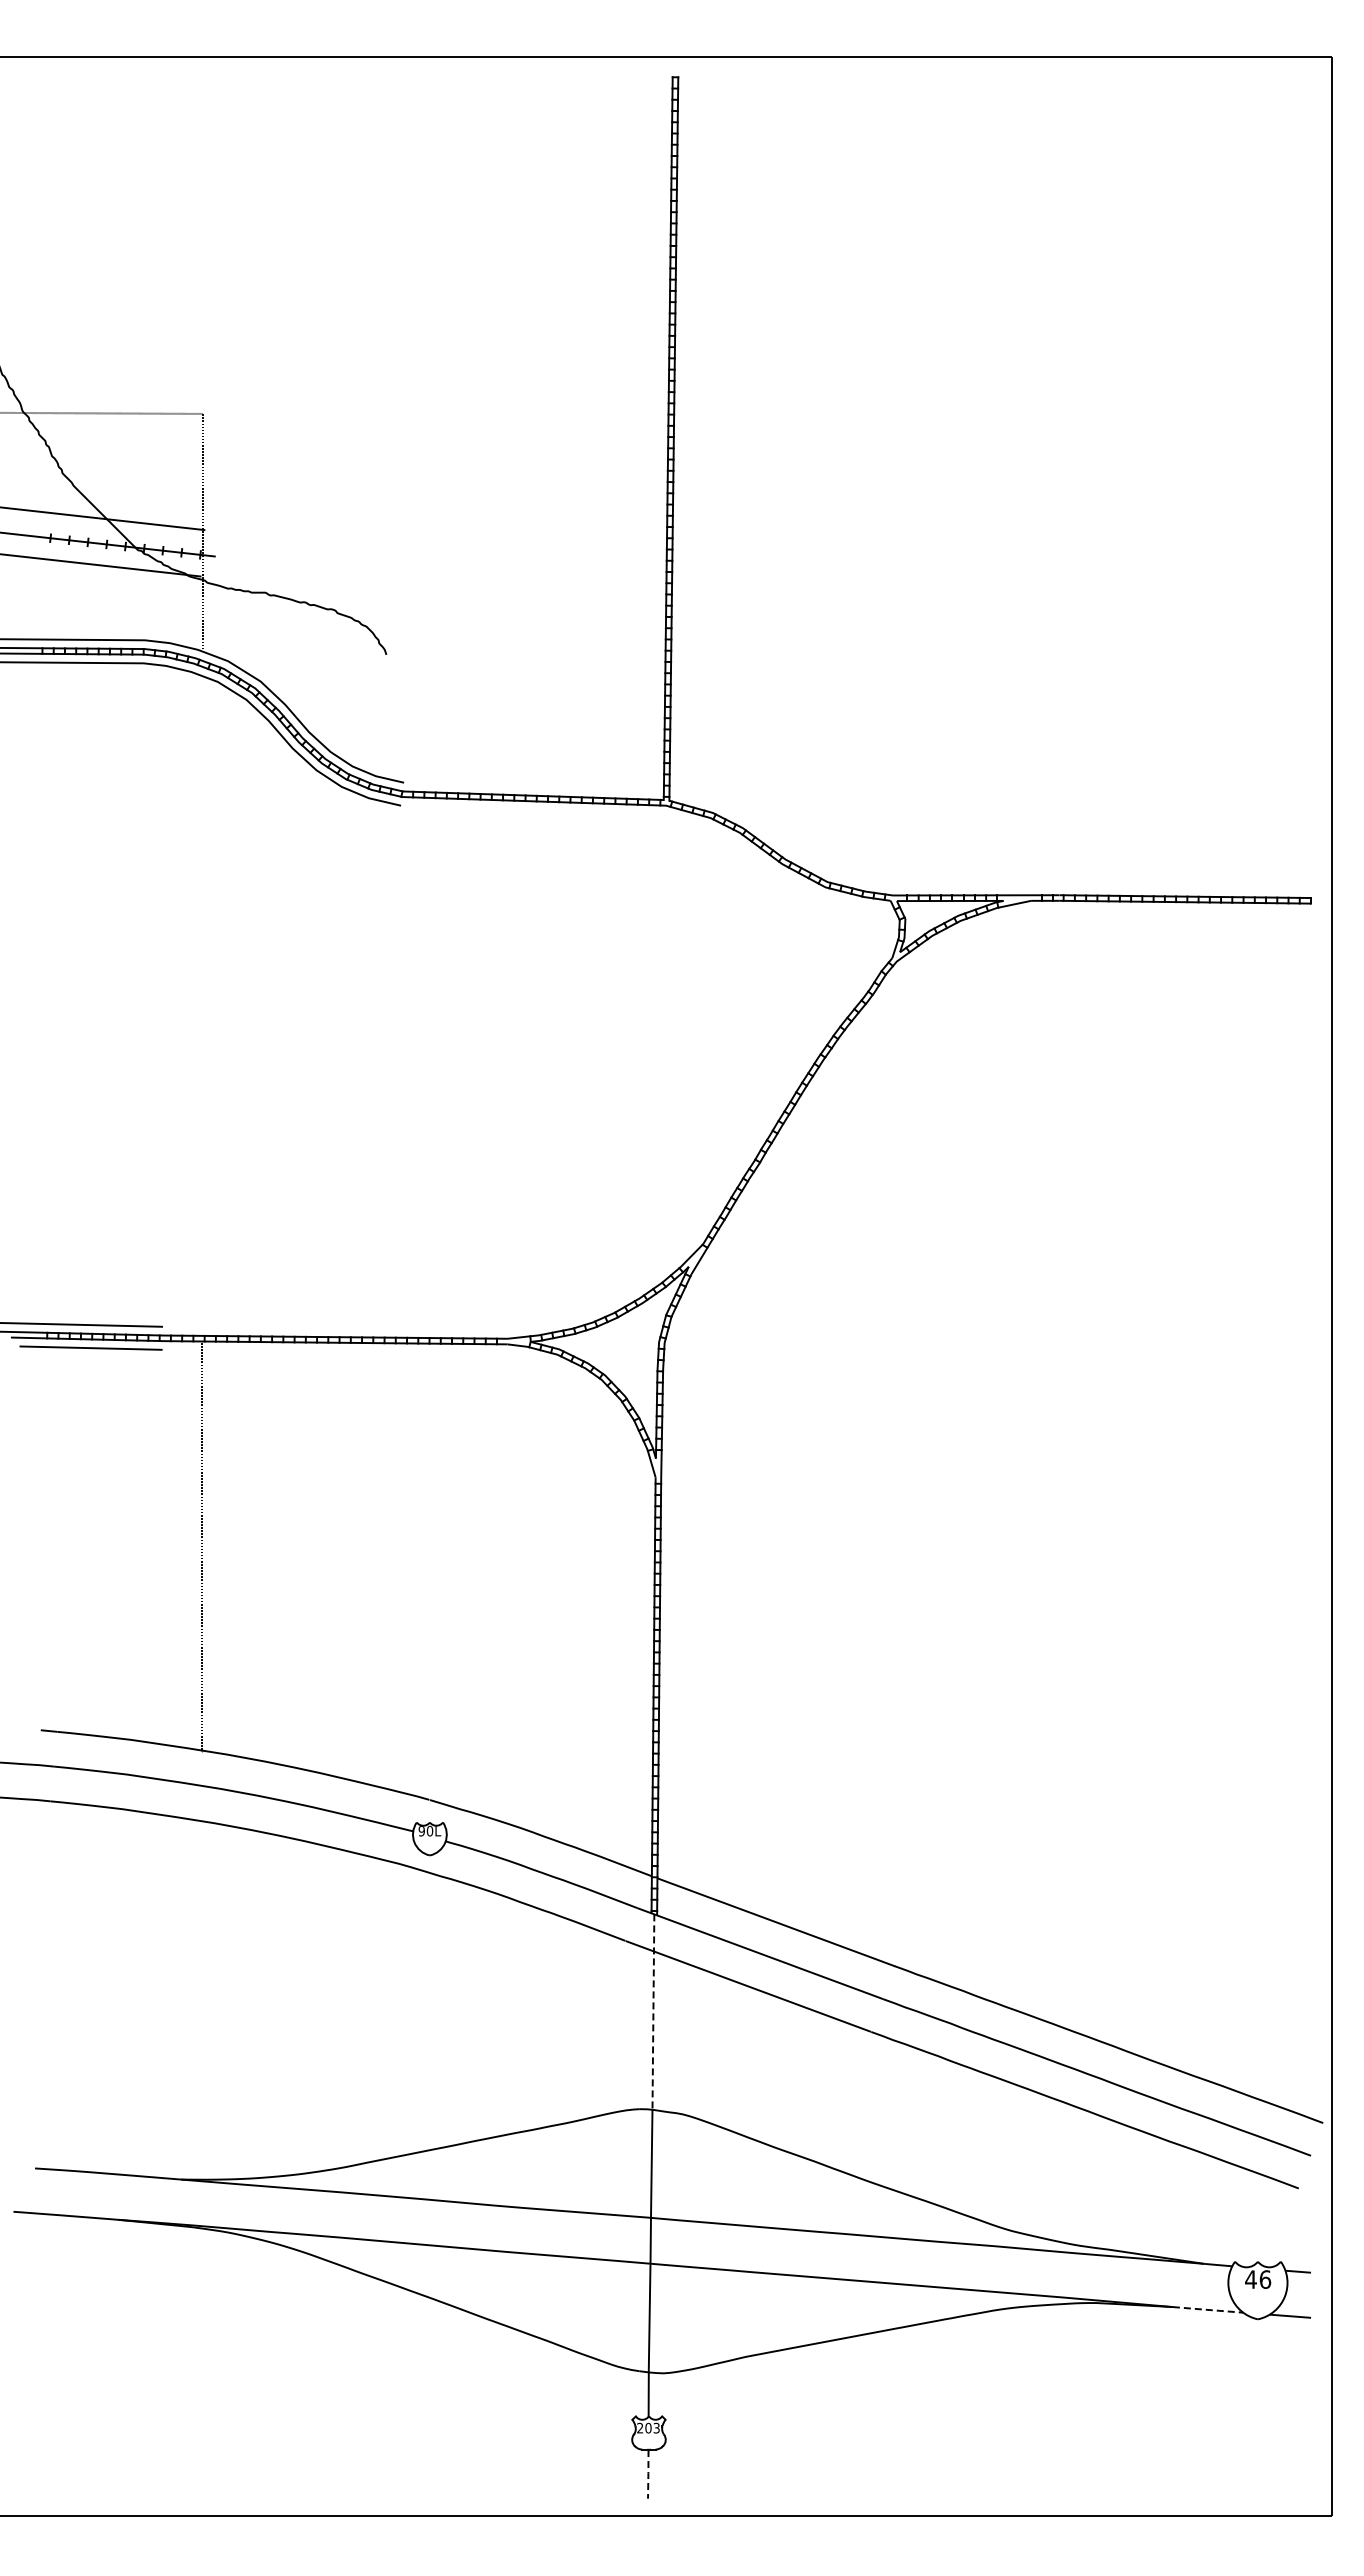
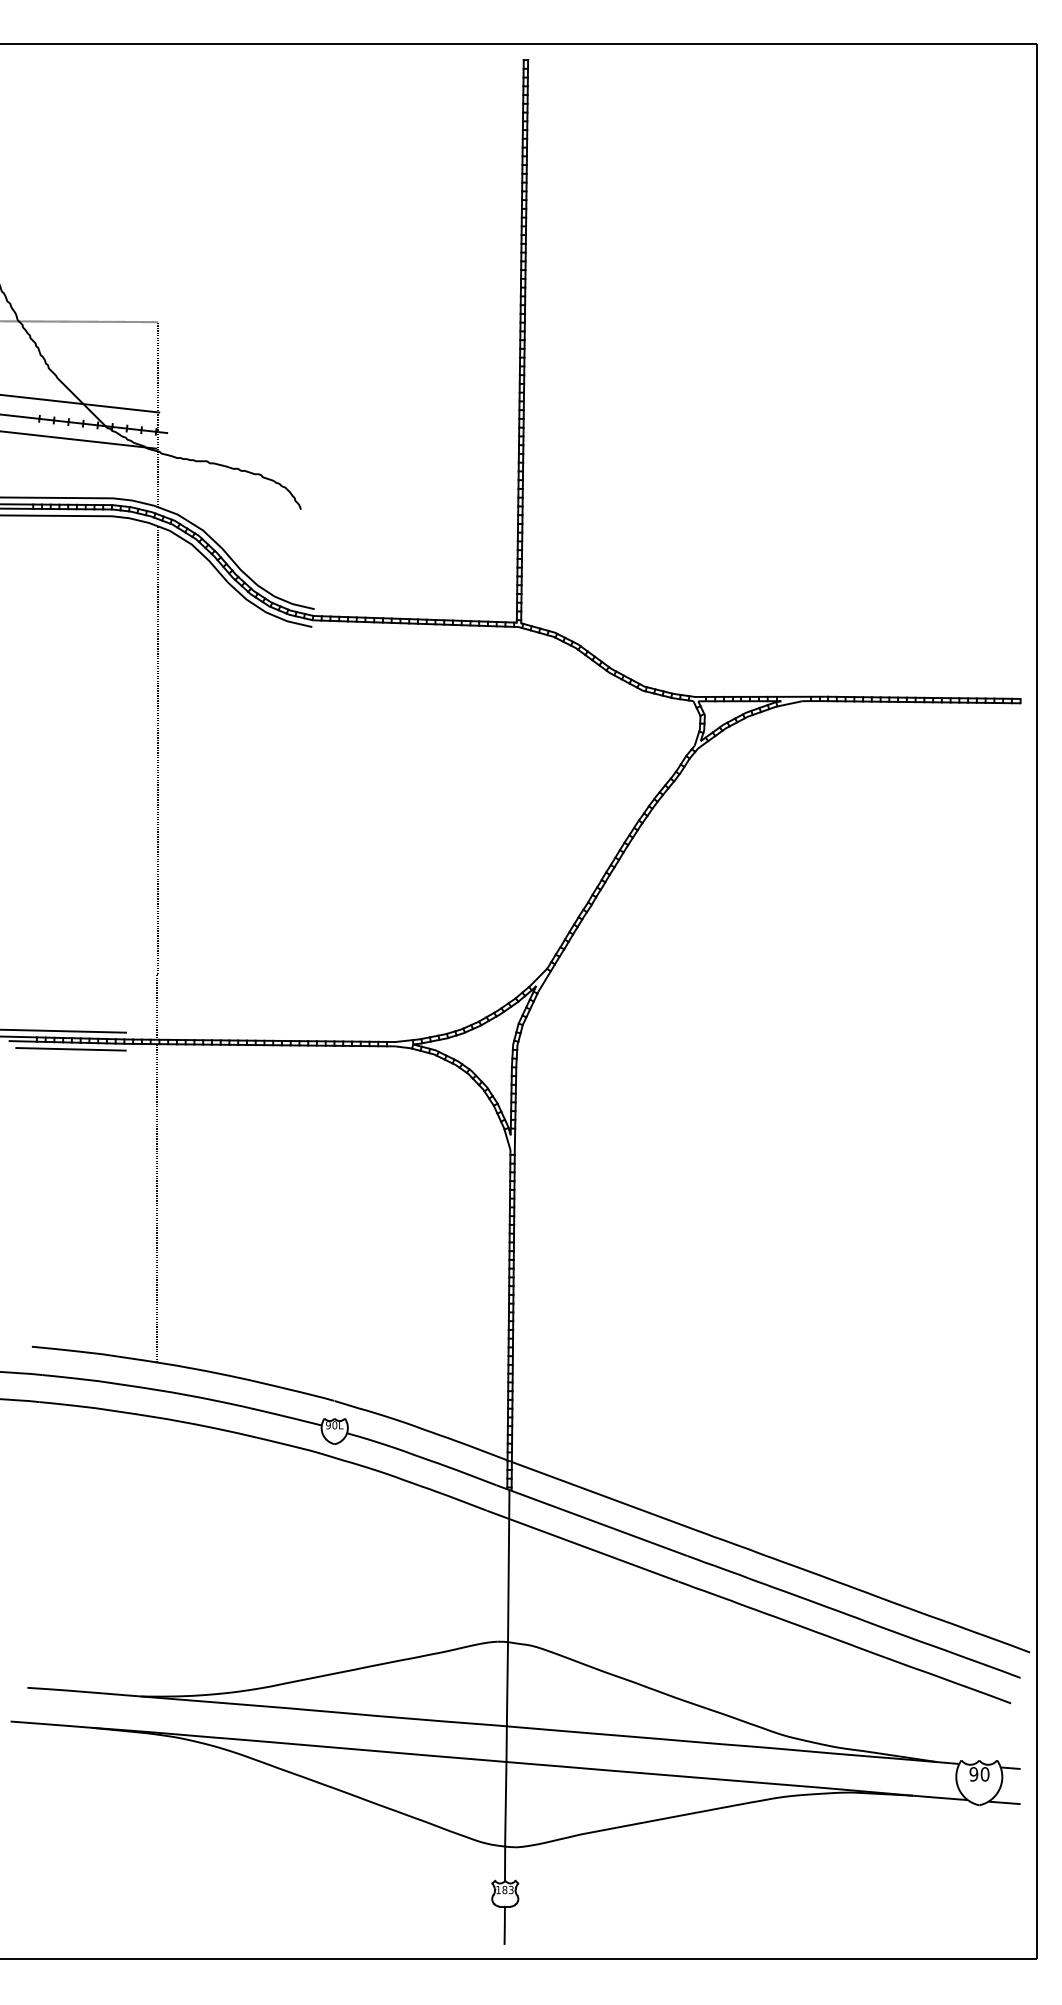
line: (202, 1005) -> (157, 782), added
line: (653, 2012) -> (508, 1566), dashed -> solid
text: (1258, 2279) -> (979, 1774), 46 -> 90
line: (1208, 2309) -> (940, 1797), dashed -> solid
text: (644, 2427) -> (501, 1889), 203 -> 183
line: (648, 2474) -> (504, 1926), dashed -> solid

